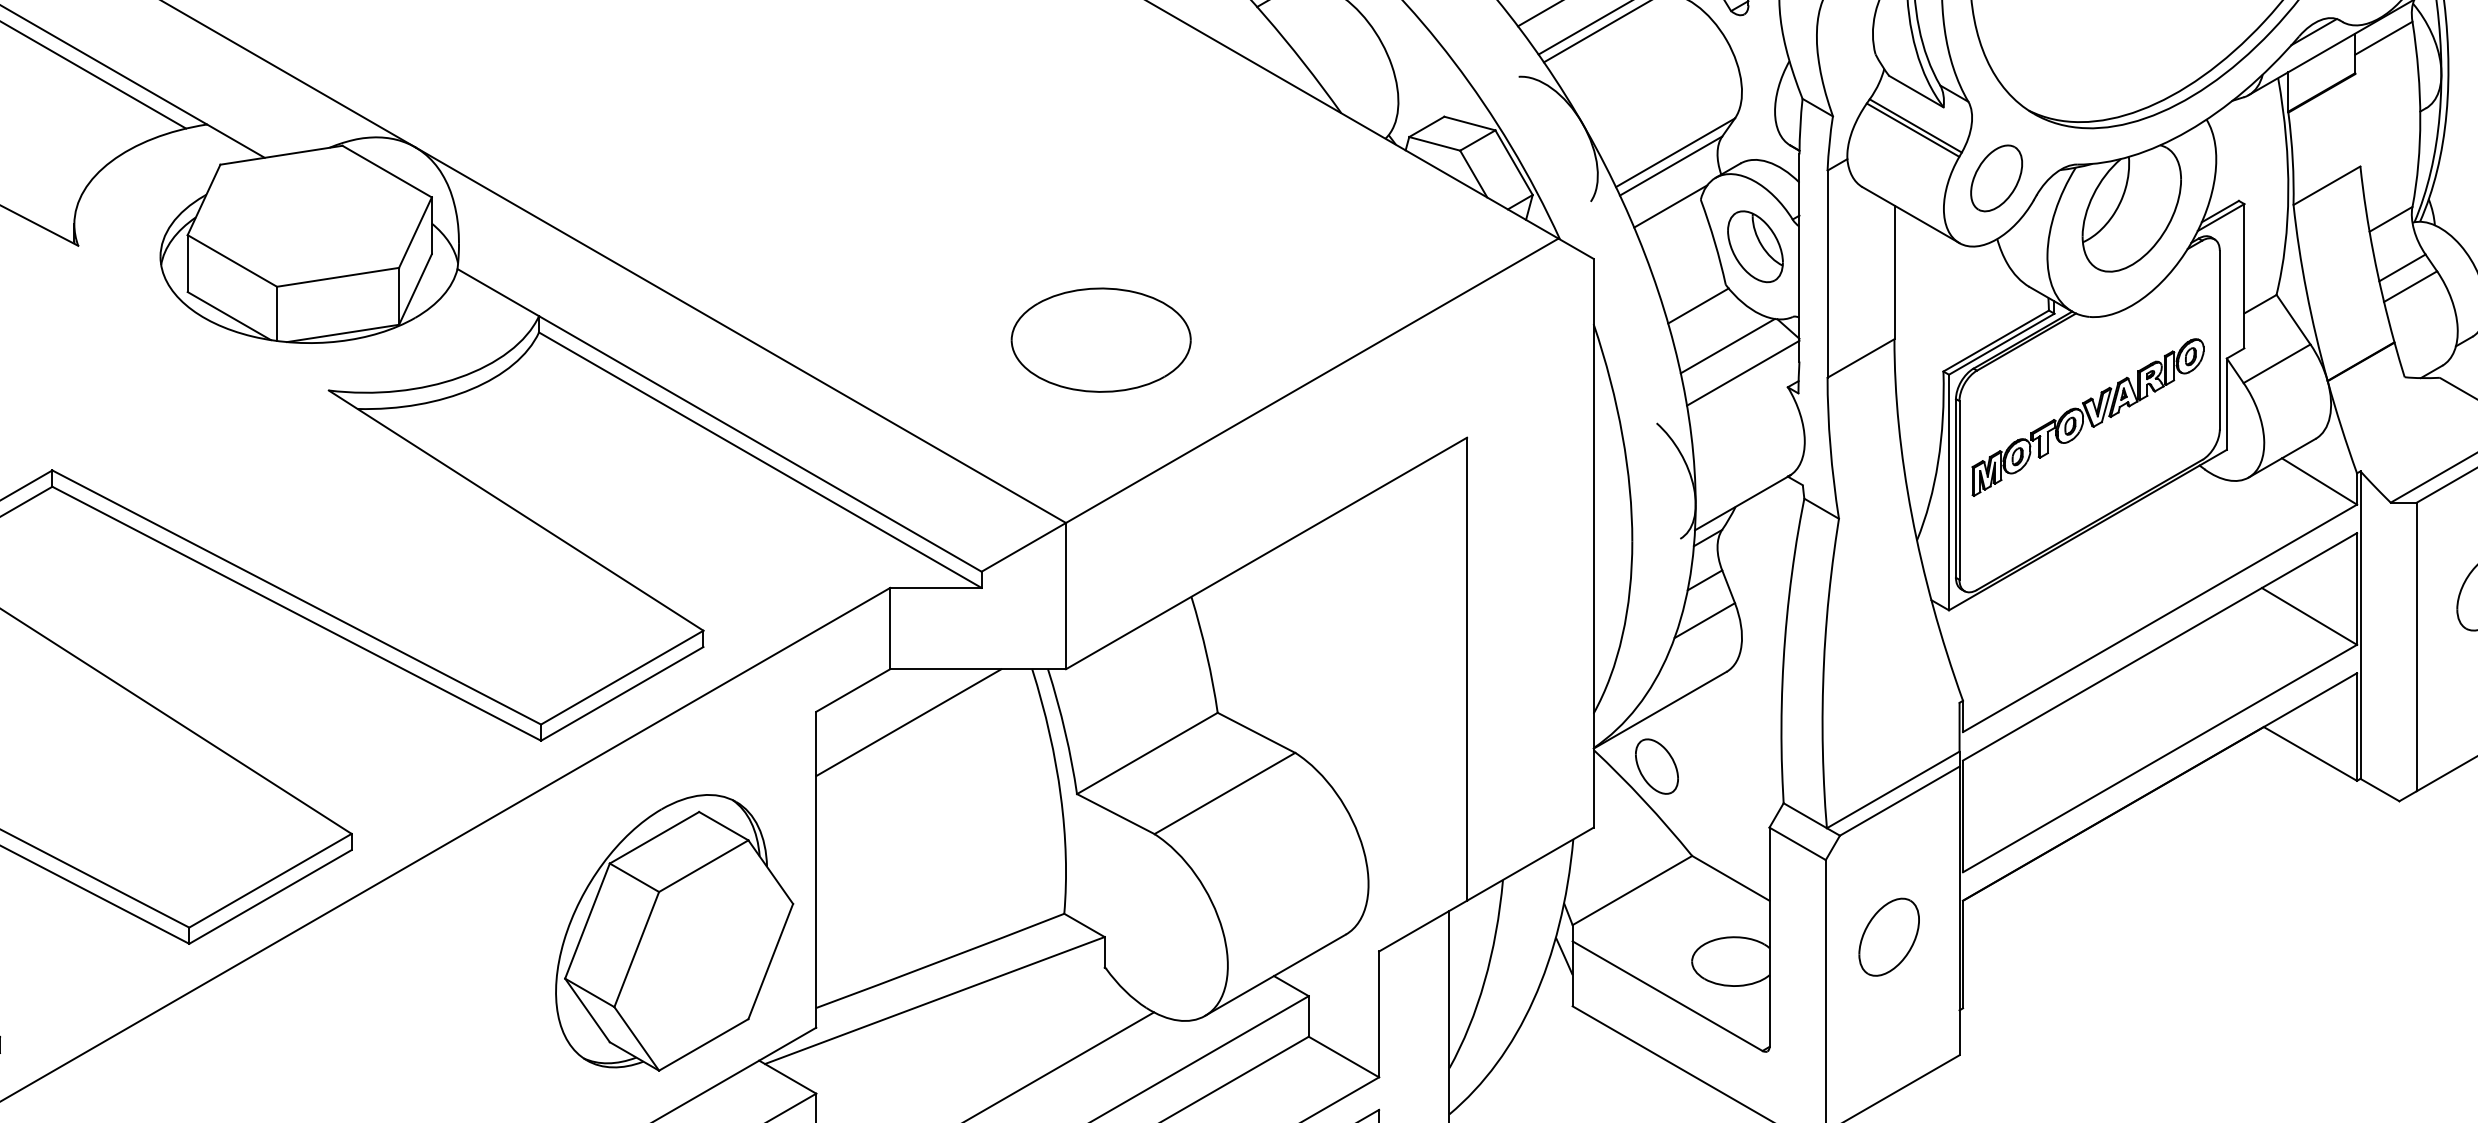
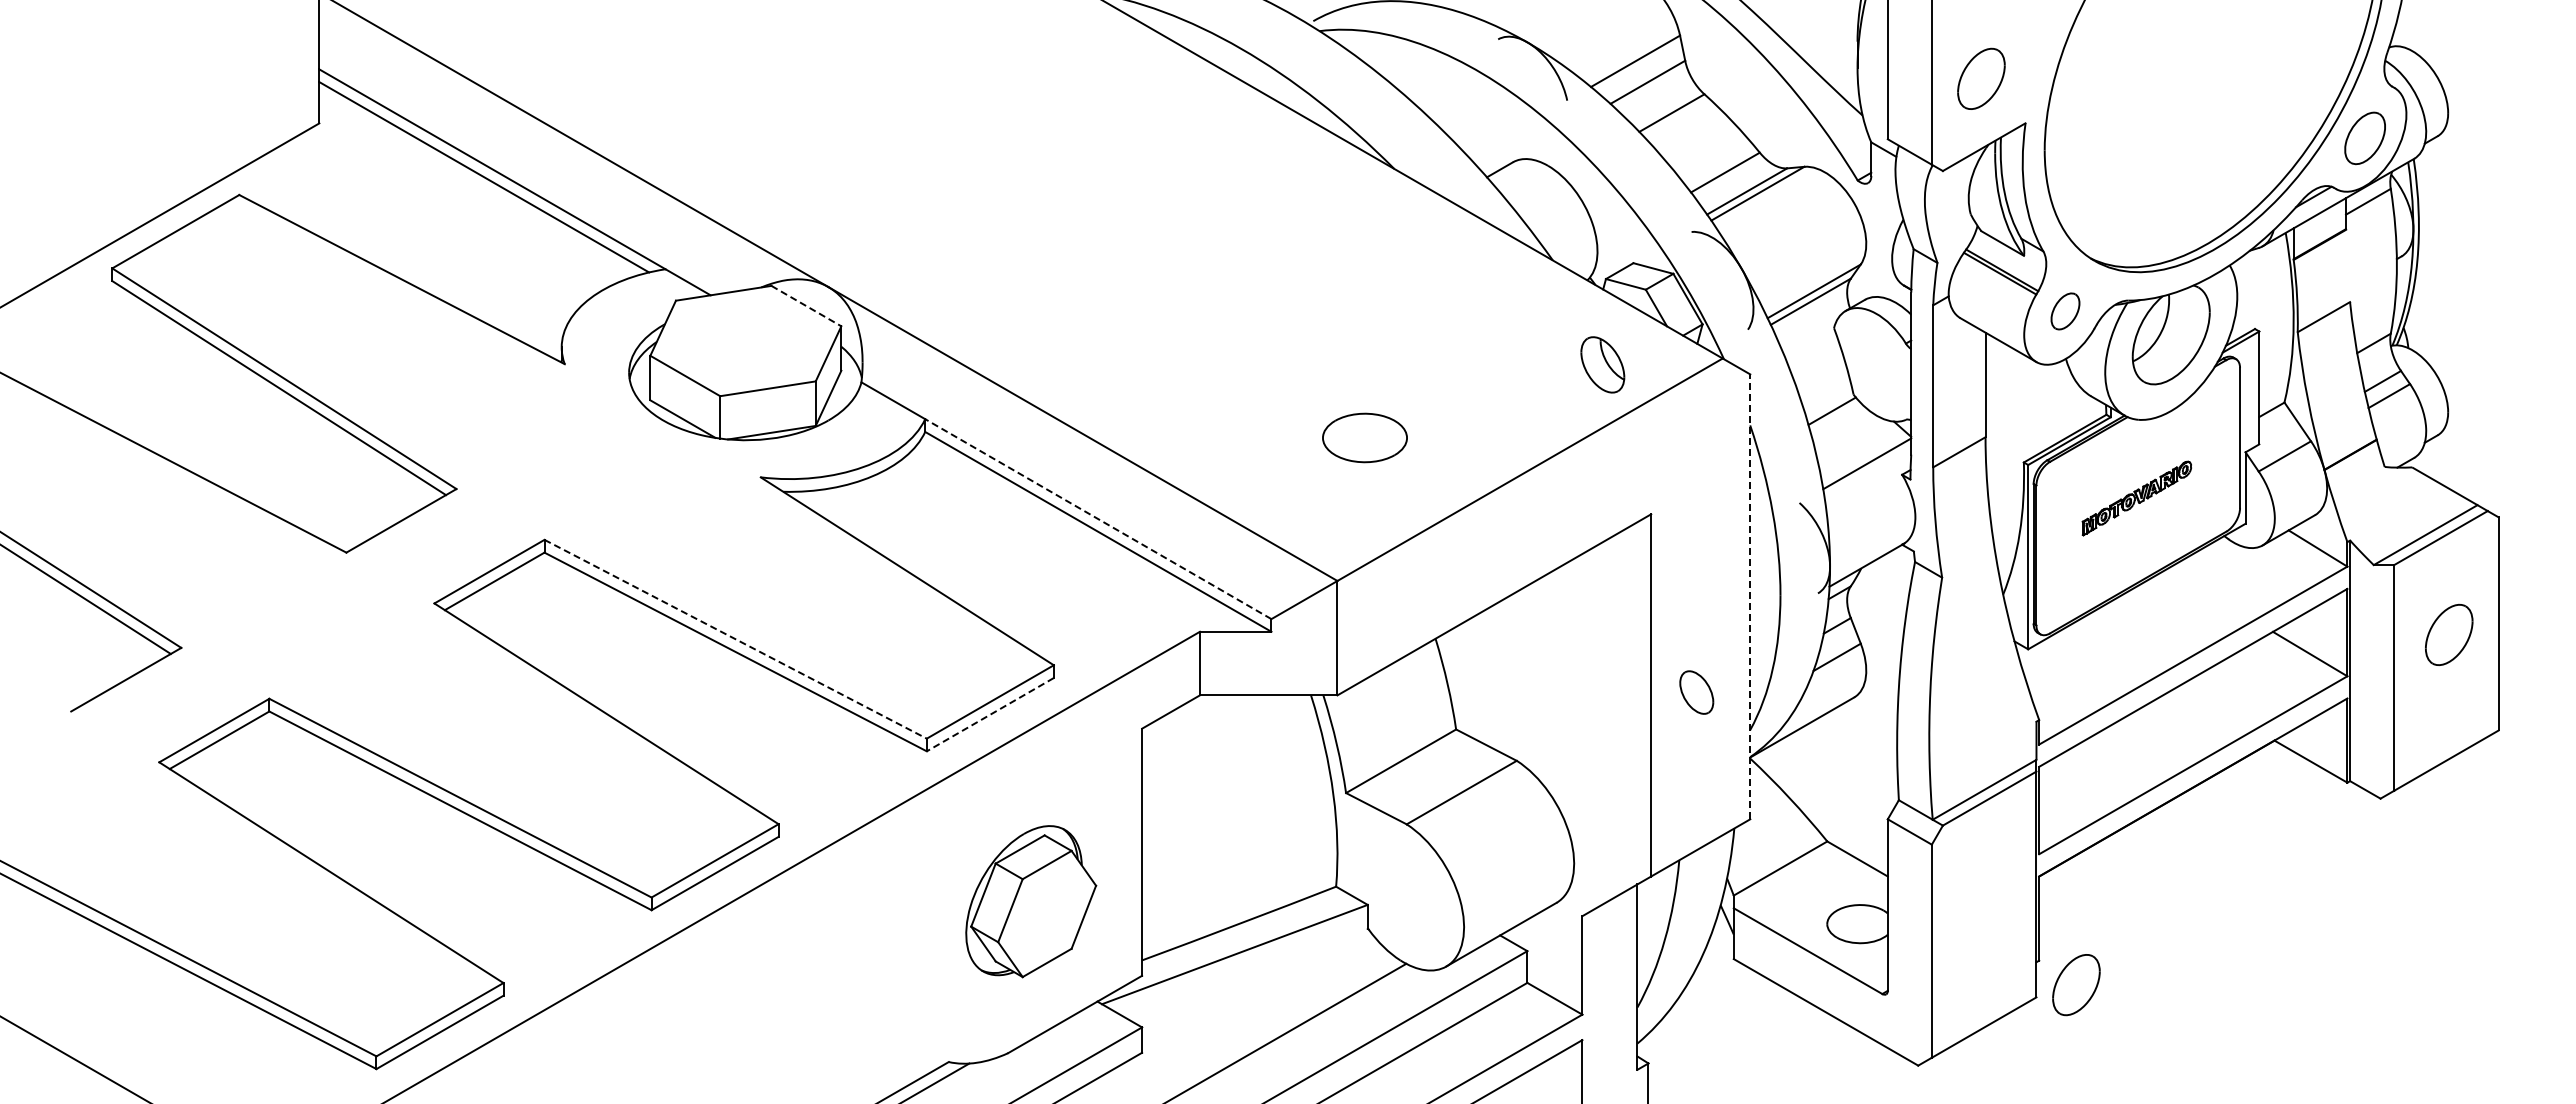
line: (387, 172) -> (806, 306), solid -> dashed
part: (1996, 178) -> (2065, 311), size x0.7
line: (1670, 205) -> (1810, 332), removed
part: (1755, 246) -> (1602, 364), moved
part: (1100, 339) -> (1364, 437), size x0.6
line: (1728, 345) -> (1855, 442), removed
part: (2087, 417) -> (2136, 498), size x0.6
line: (760, 444) -> (1098, 519), solid -> dashed
line: (1593, 542) -> (1750, 596), solid -> dashed
line: (297, 597) -> (736, 639), solid -> dashed
line: (621, 693) -> (989, 714), solid -> dashed
line: (908, 721) -> (1214, 736), removed
part: (1656, 766) -> (1696, 692), moved
part: (673, 932) -> (1030, 901), size x0.7
part: (1889, 937) -> (2076, 985), moved

